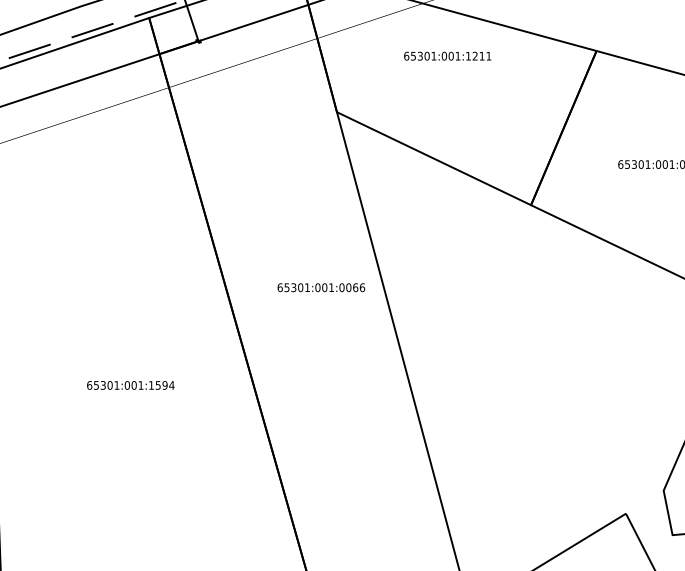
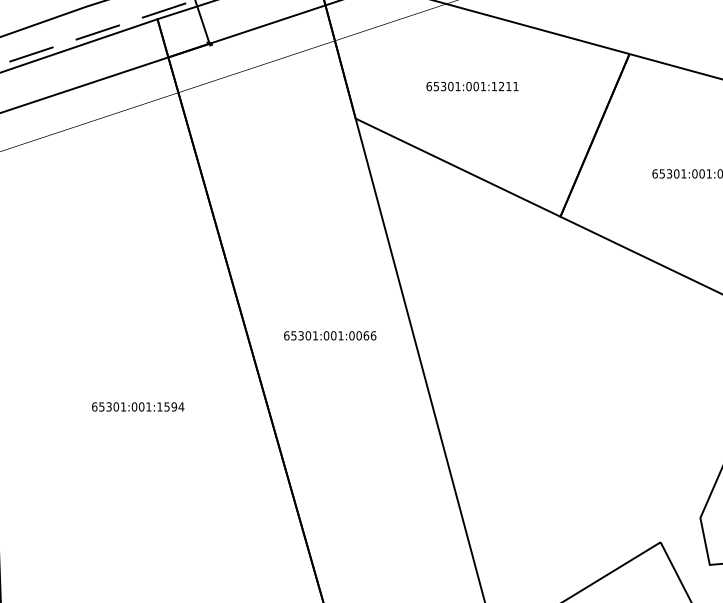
text: (447, 56) -> (472, 86), moved
text: (321, 287) -> (330, 335), moved

